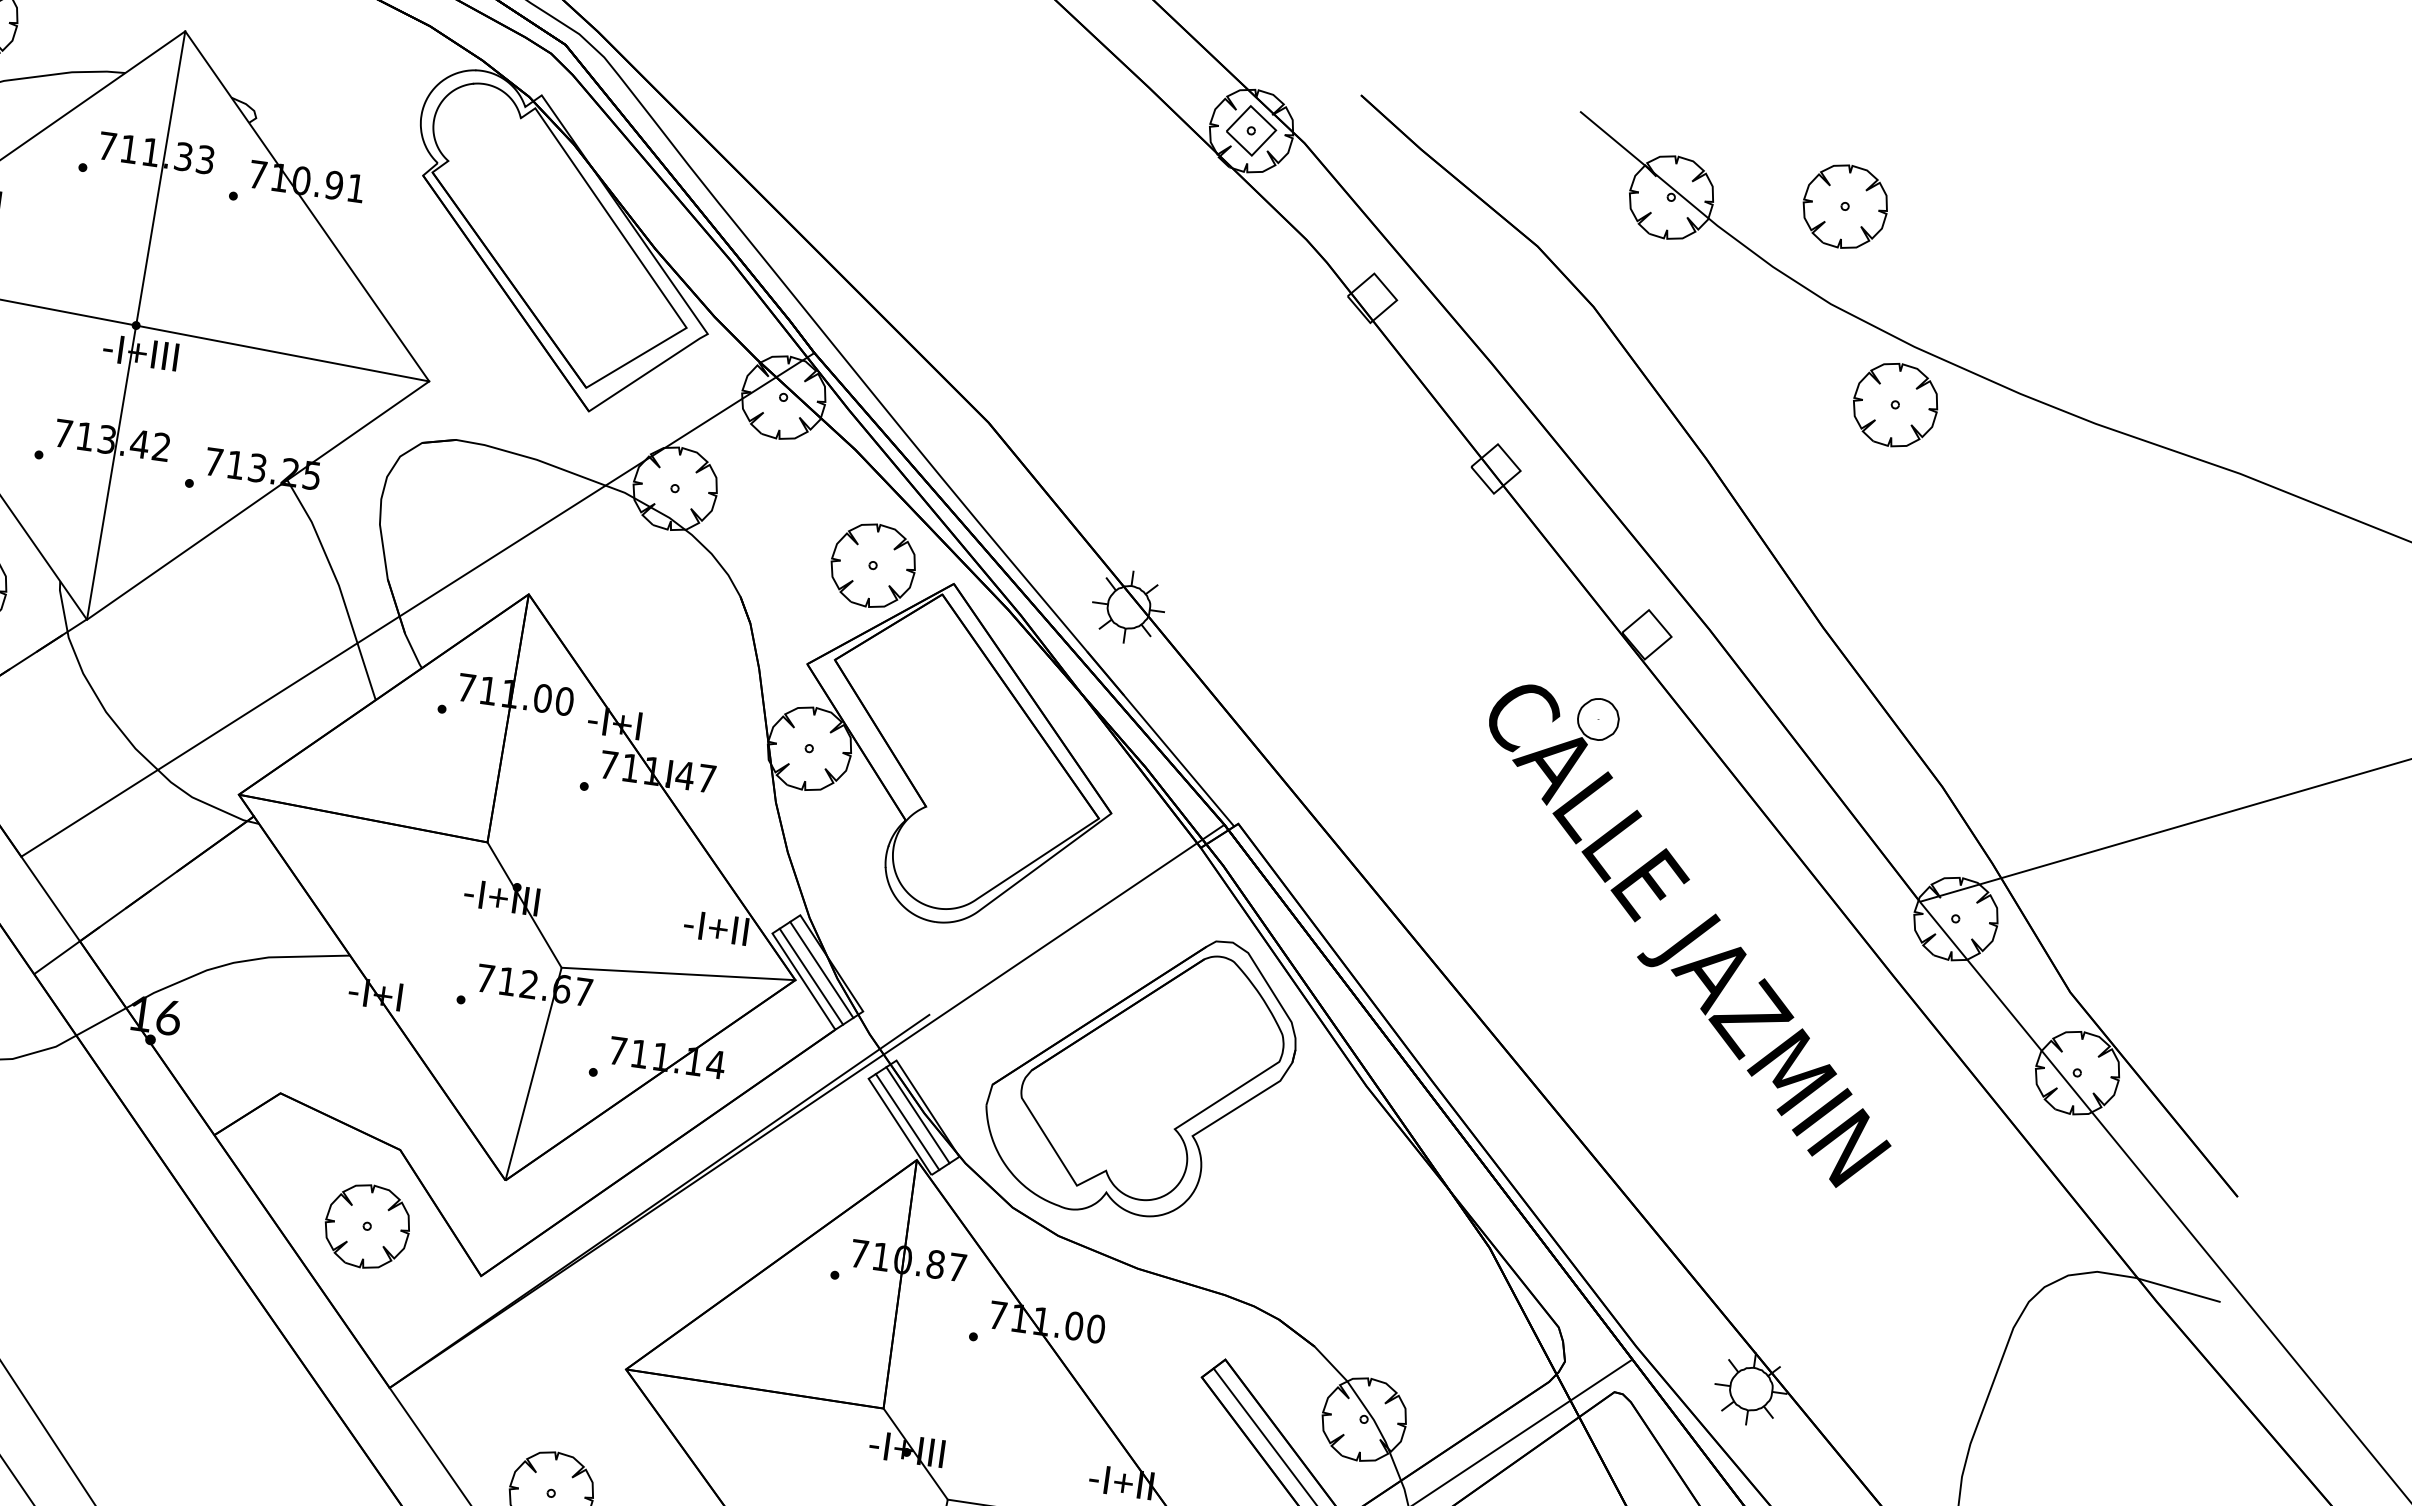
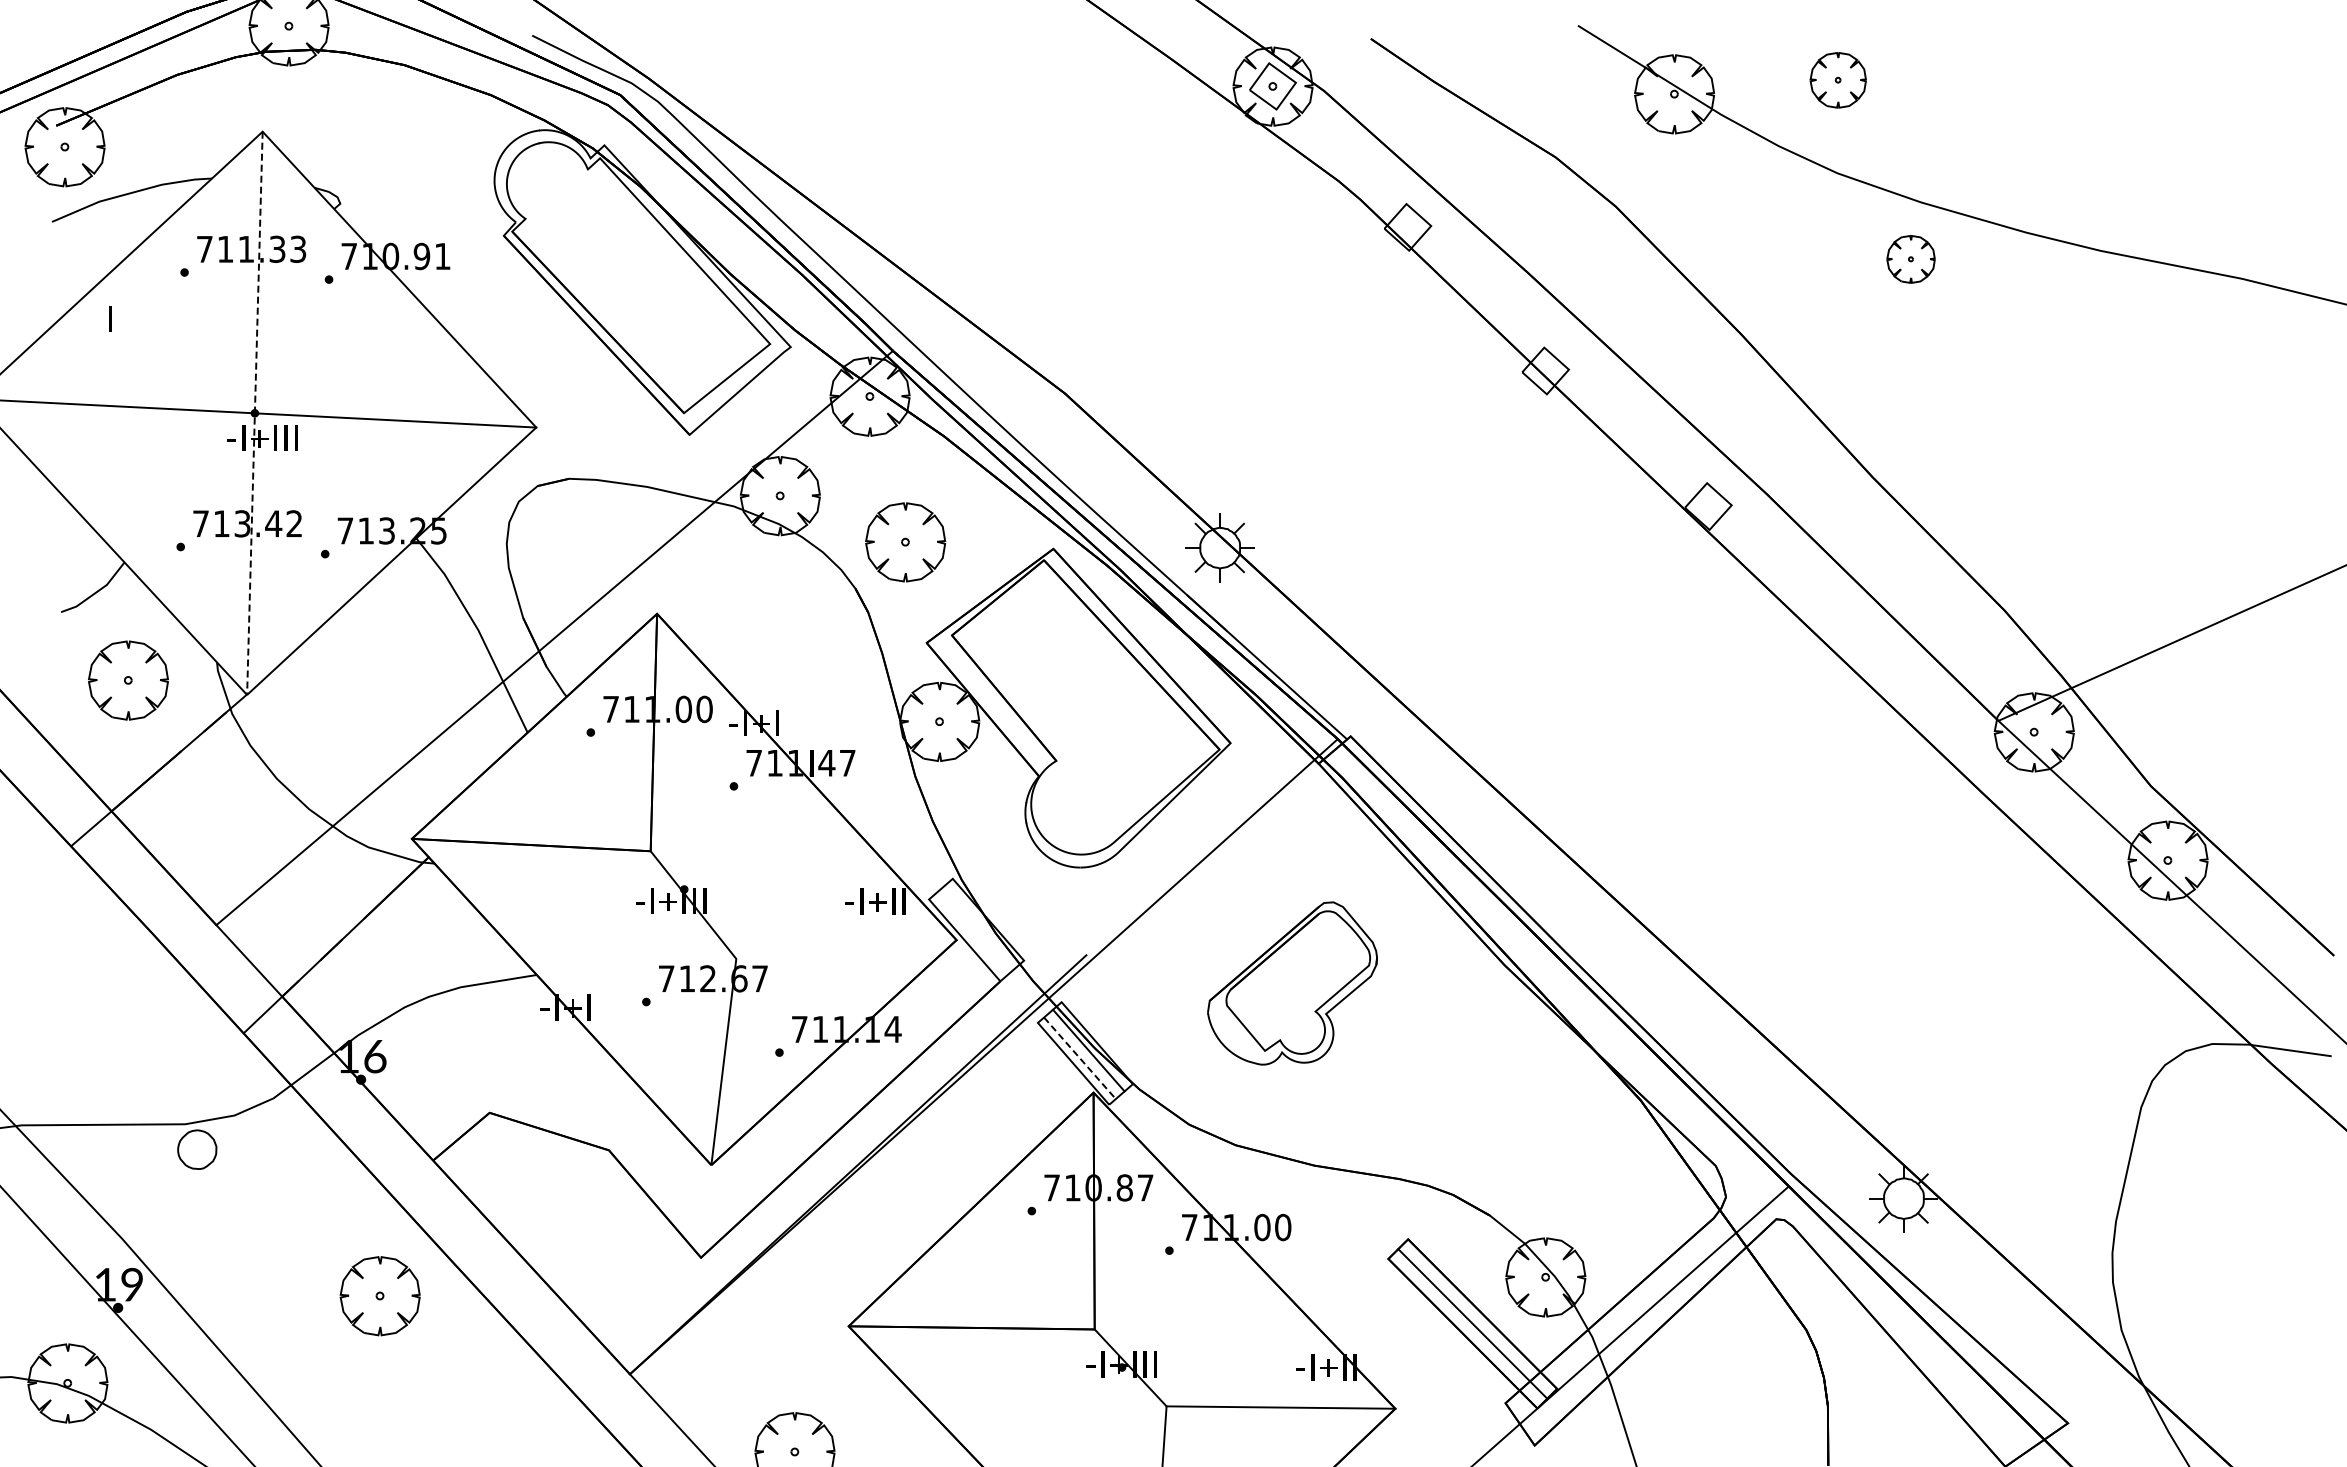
part: (1844, 206) -> (1837, 80), size x0.7
line: (135, 325) -> (254, 413), solid -> dashed
part: (1894, 405) -> (1910, 259), size x0.6
part: (873, 565) -> (905, 542), moved
part: (1689, 936) -> (1787, 783), removed
line: (821, 969) -> (979, 926), removed
line: (678, 973) -> (846, 949), removed
line: (810, 976) -> (970, 934), removed
part: (1141, 1074) -> (1292, 983), size x0.6
line: (908, 1122) -> (1080, 1058), solid -> dashed
part: (366, 1226) -> (379, 1296), moved

